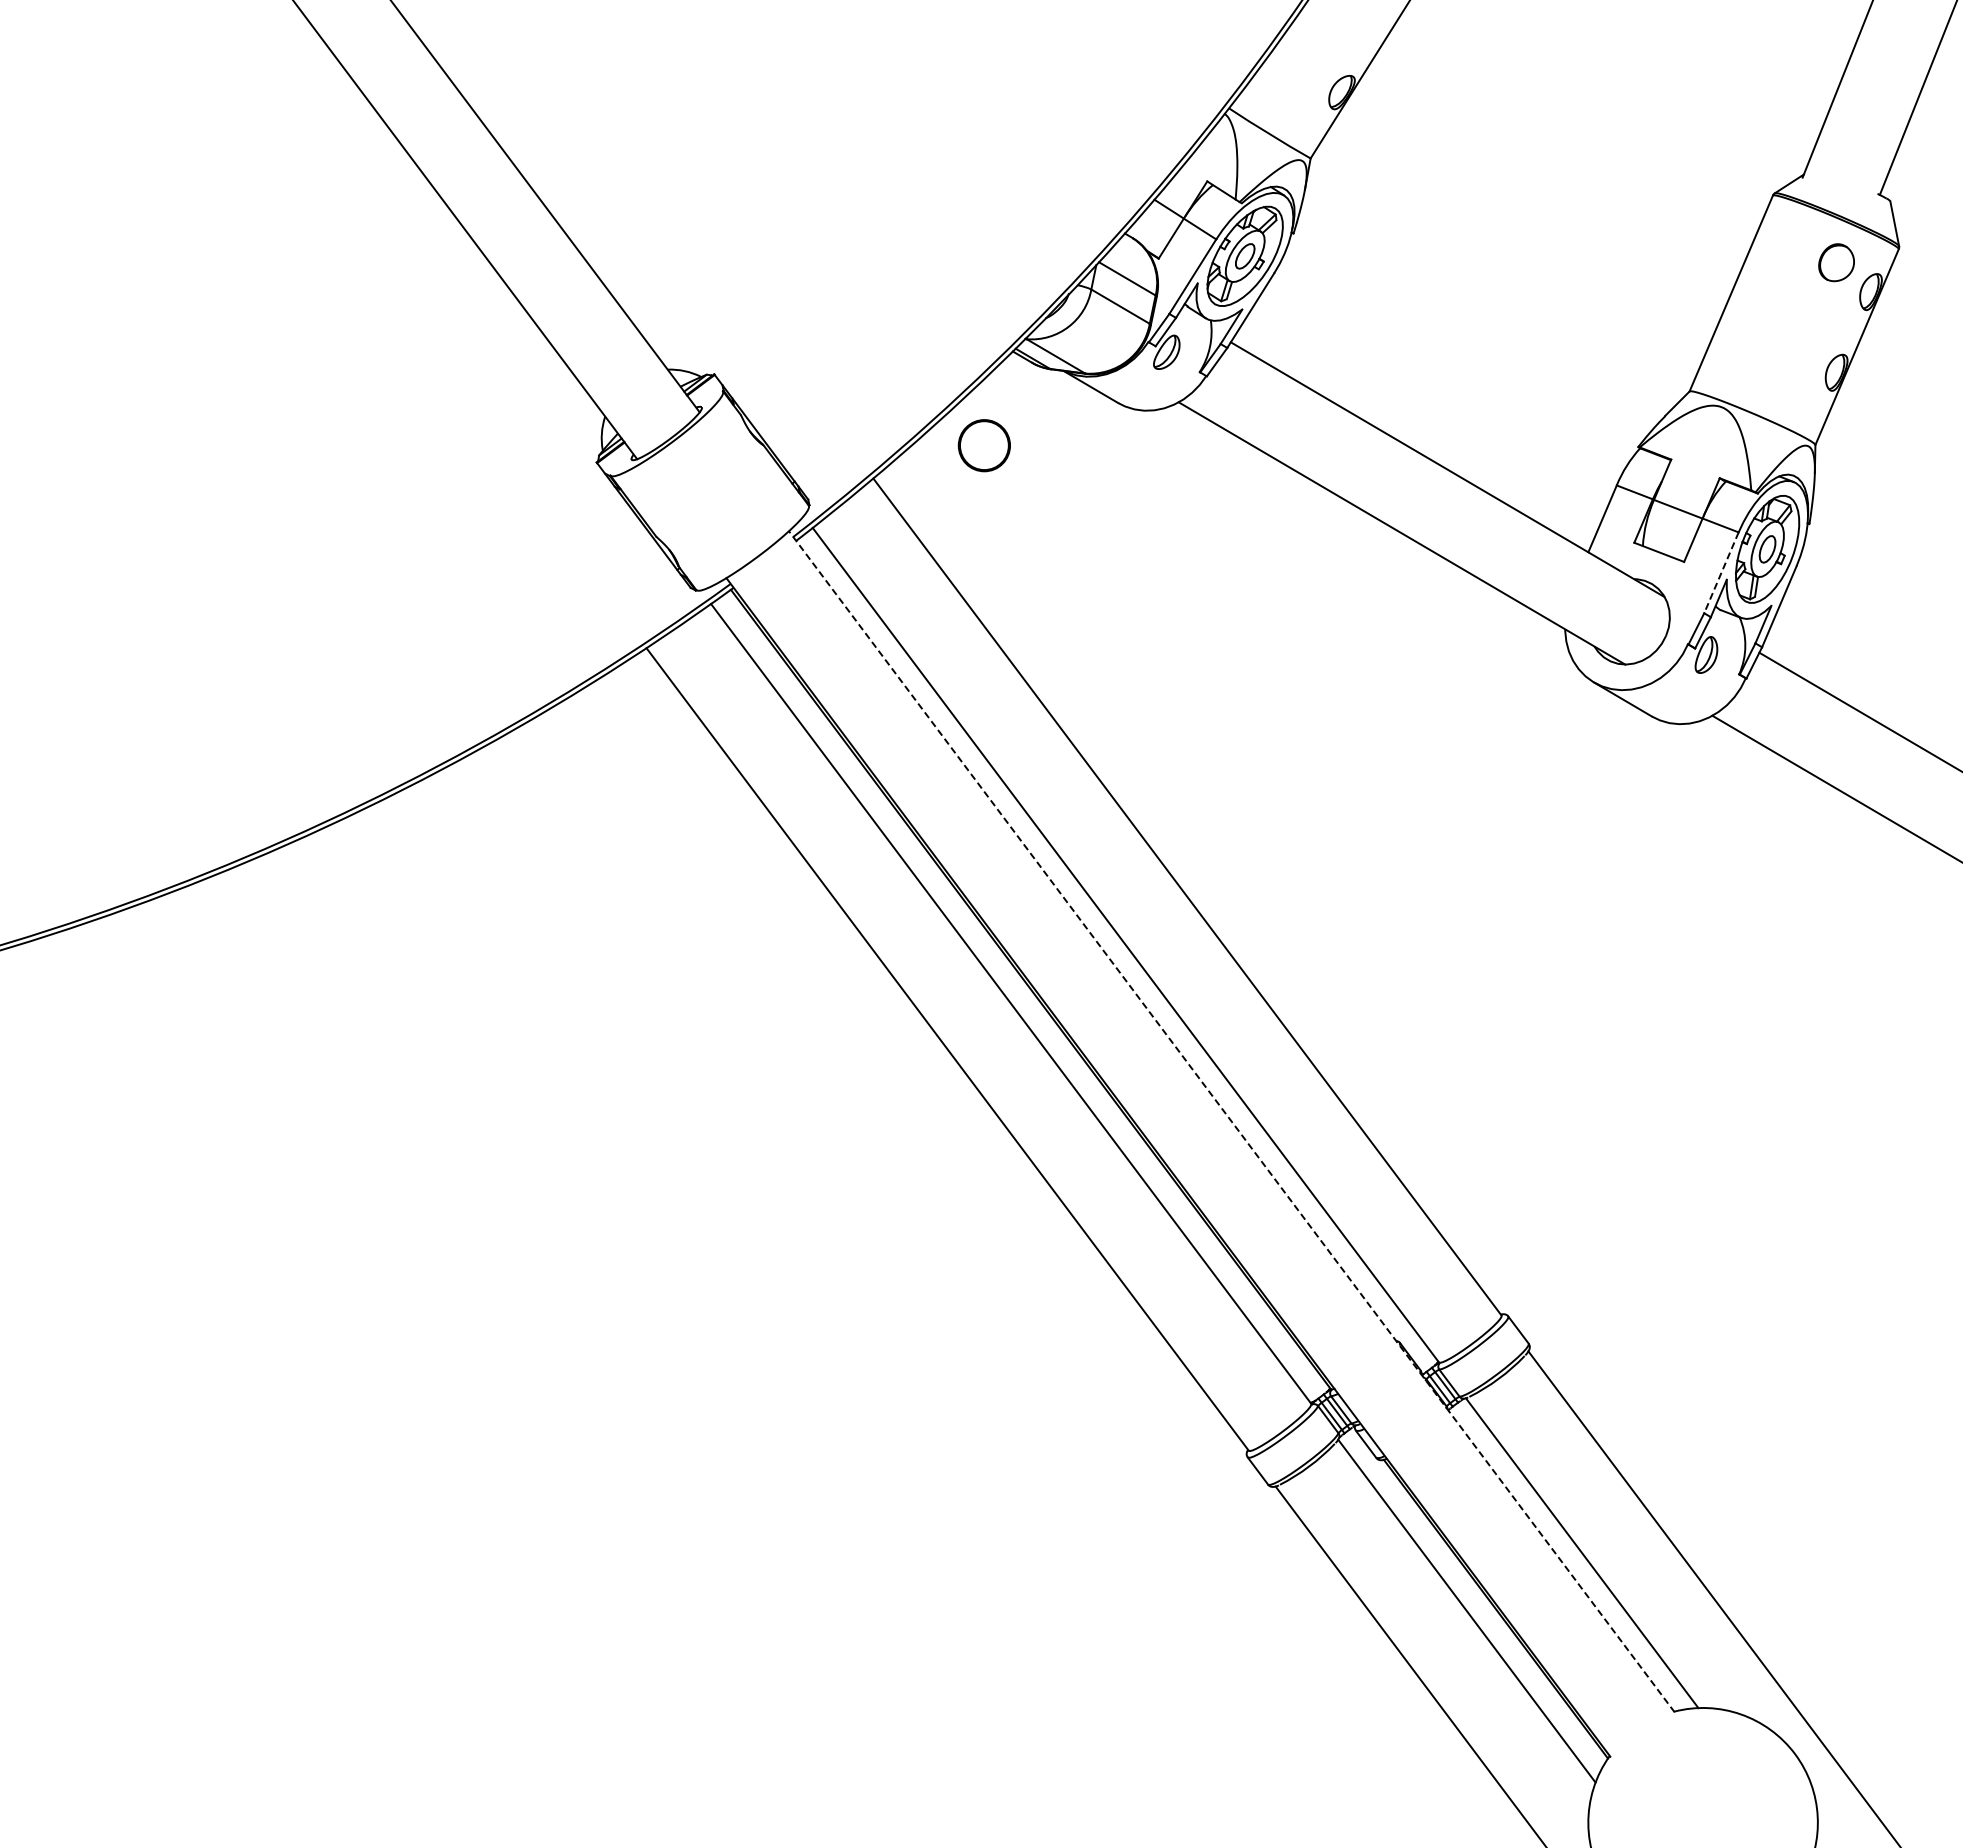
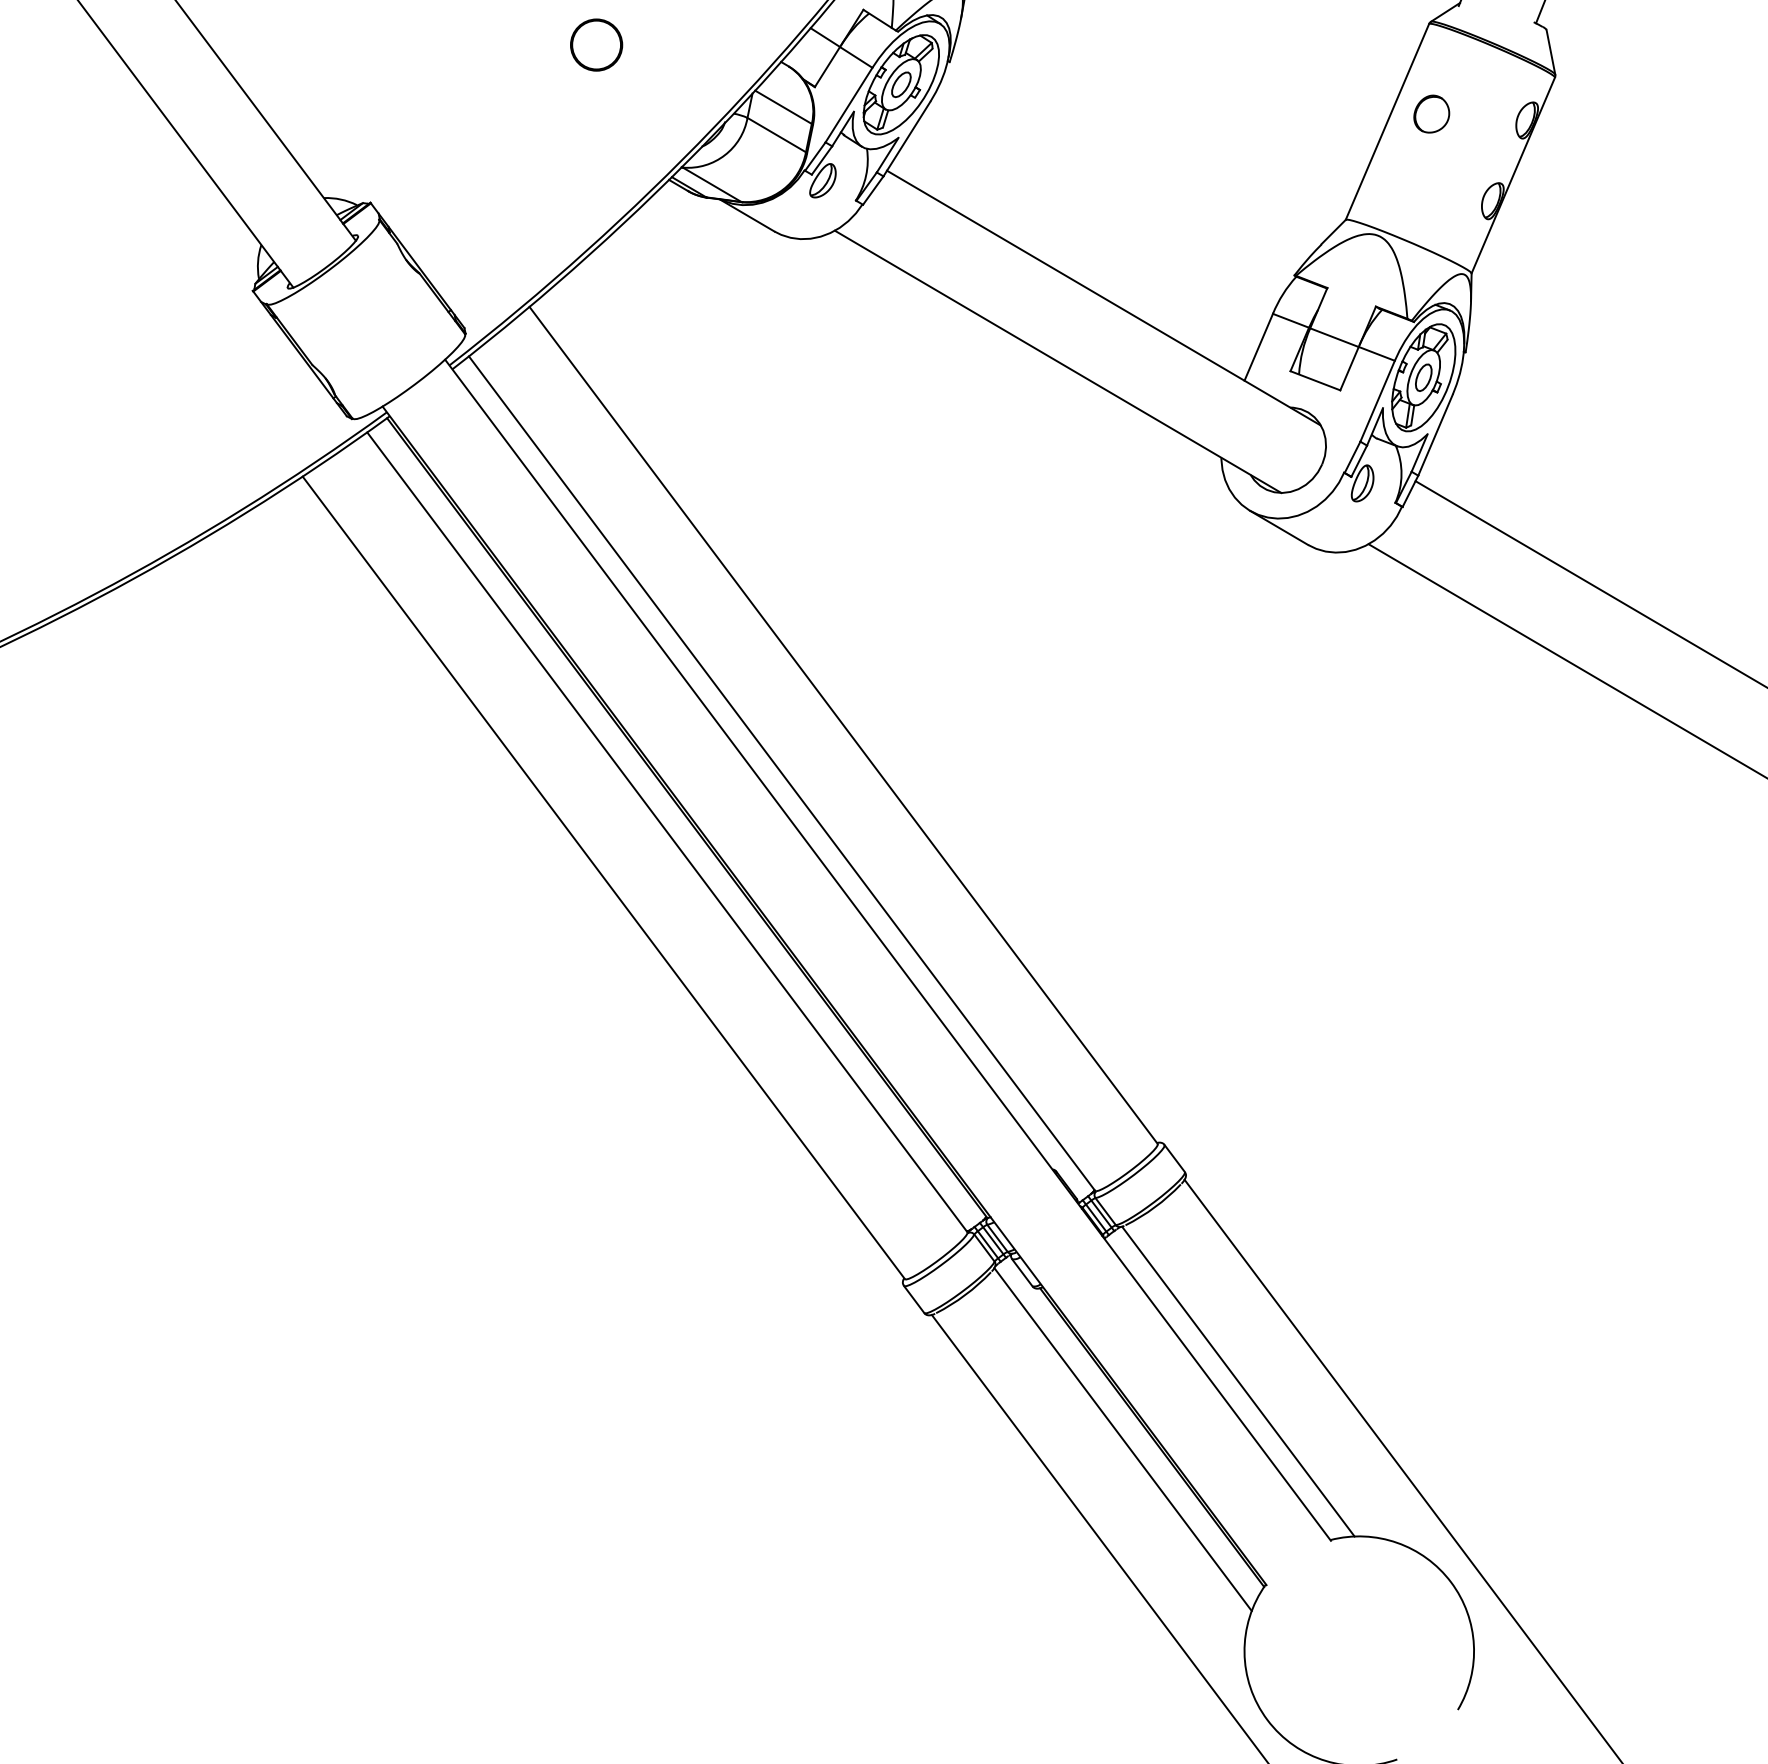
part: (1836, 262) -> (1431, 113), moved
part: (983, 445) -> (595, 44), moved
line: (1721, 572) -> (1377, 400), dashed -> solid
line: (1231, 1121) -> (887, 949), dashed -> solid

